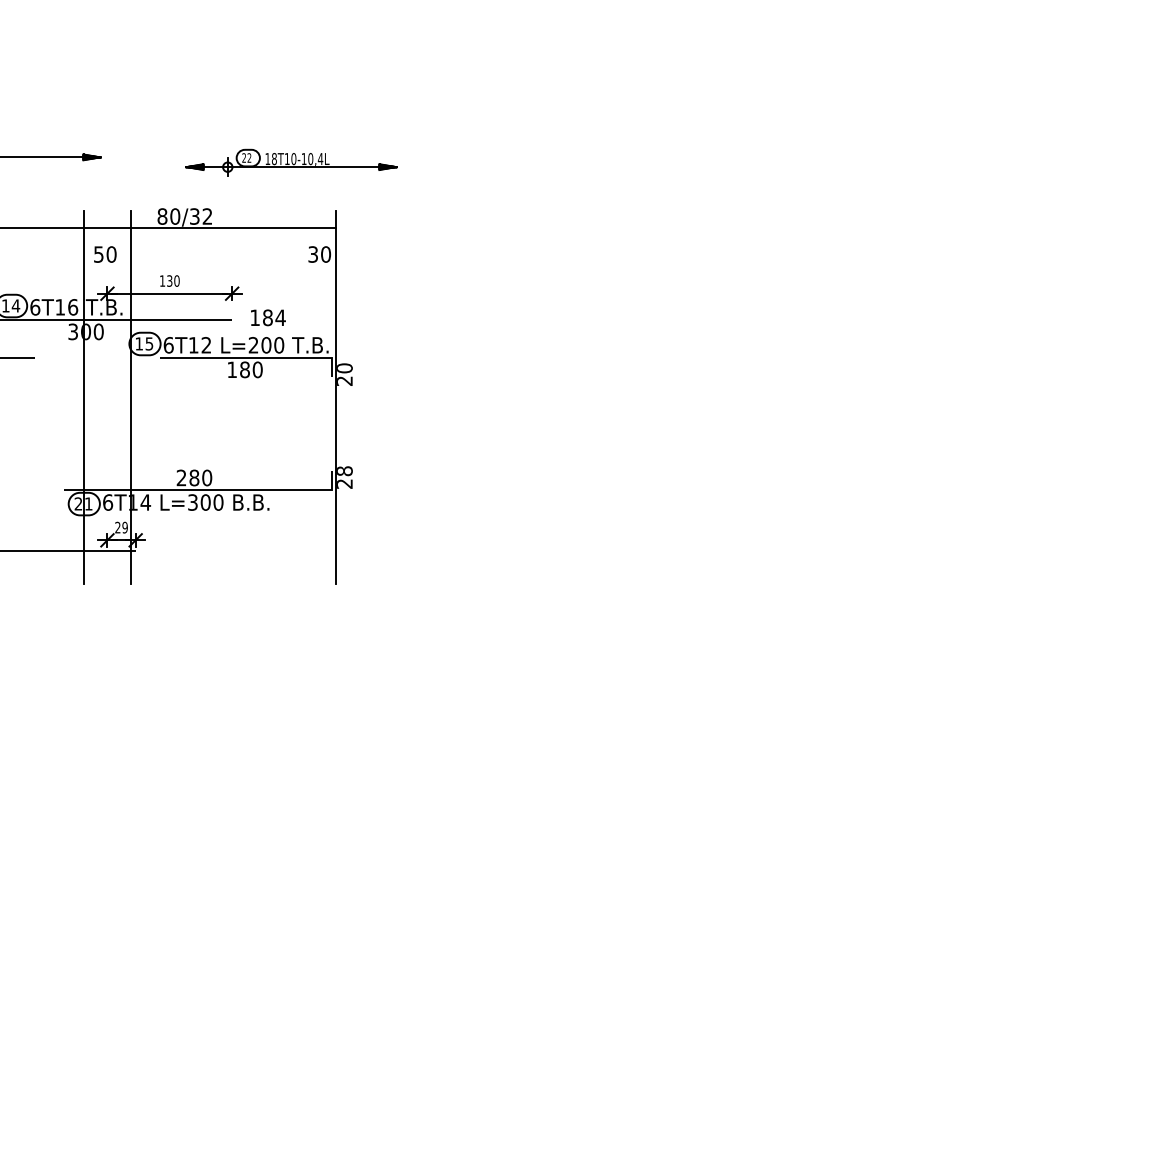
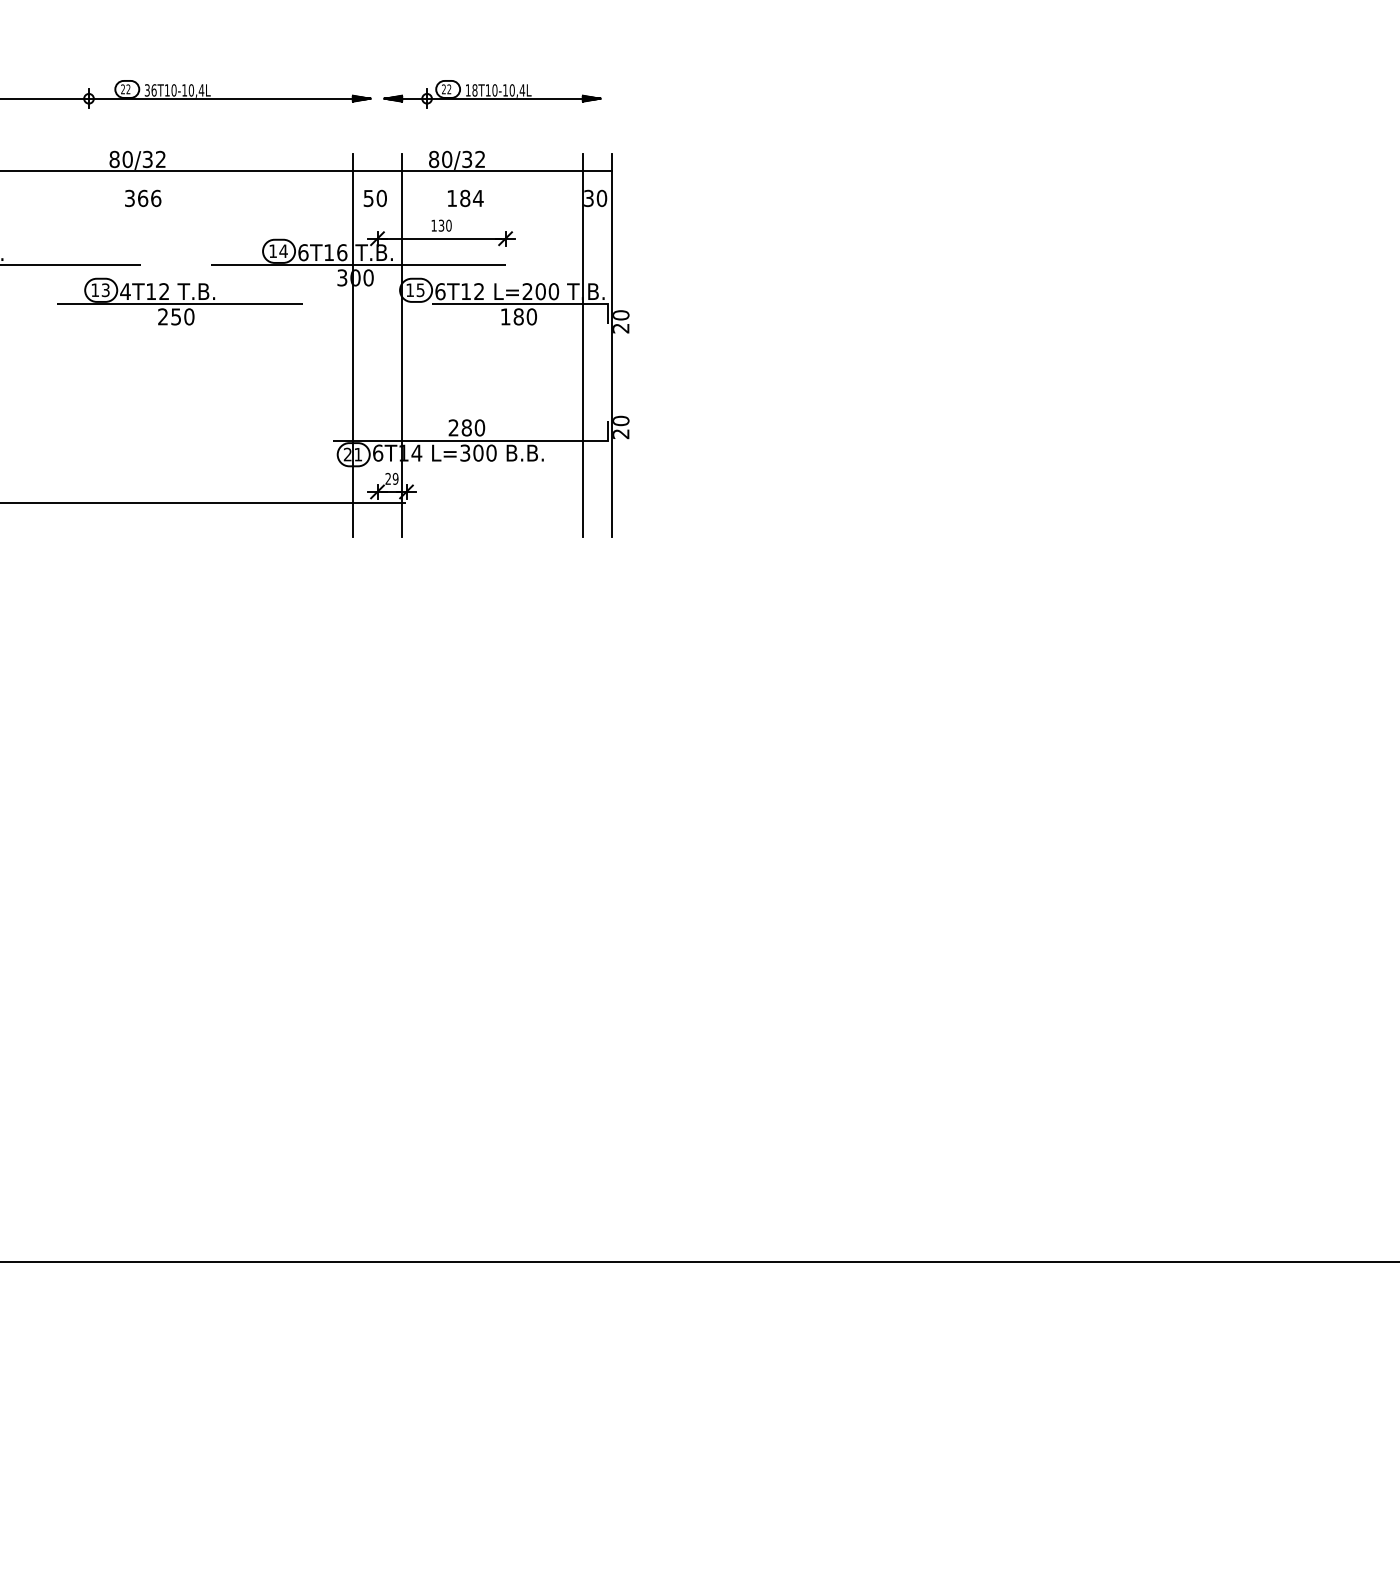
part: (291, 163) -> (492, 94), moved
text: (268, 317) -> (465, 198), moved
line: (307, 397) -> (582, 345), added
text: (345, 470) -> (621, 420), 28 -> 20

